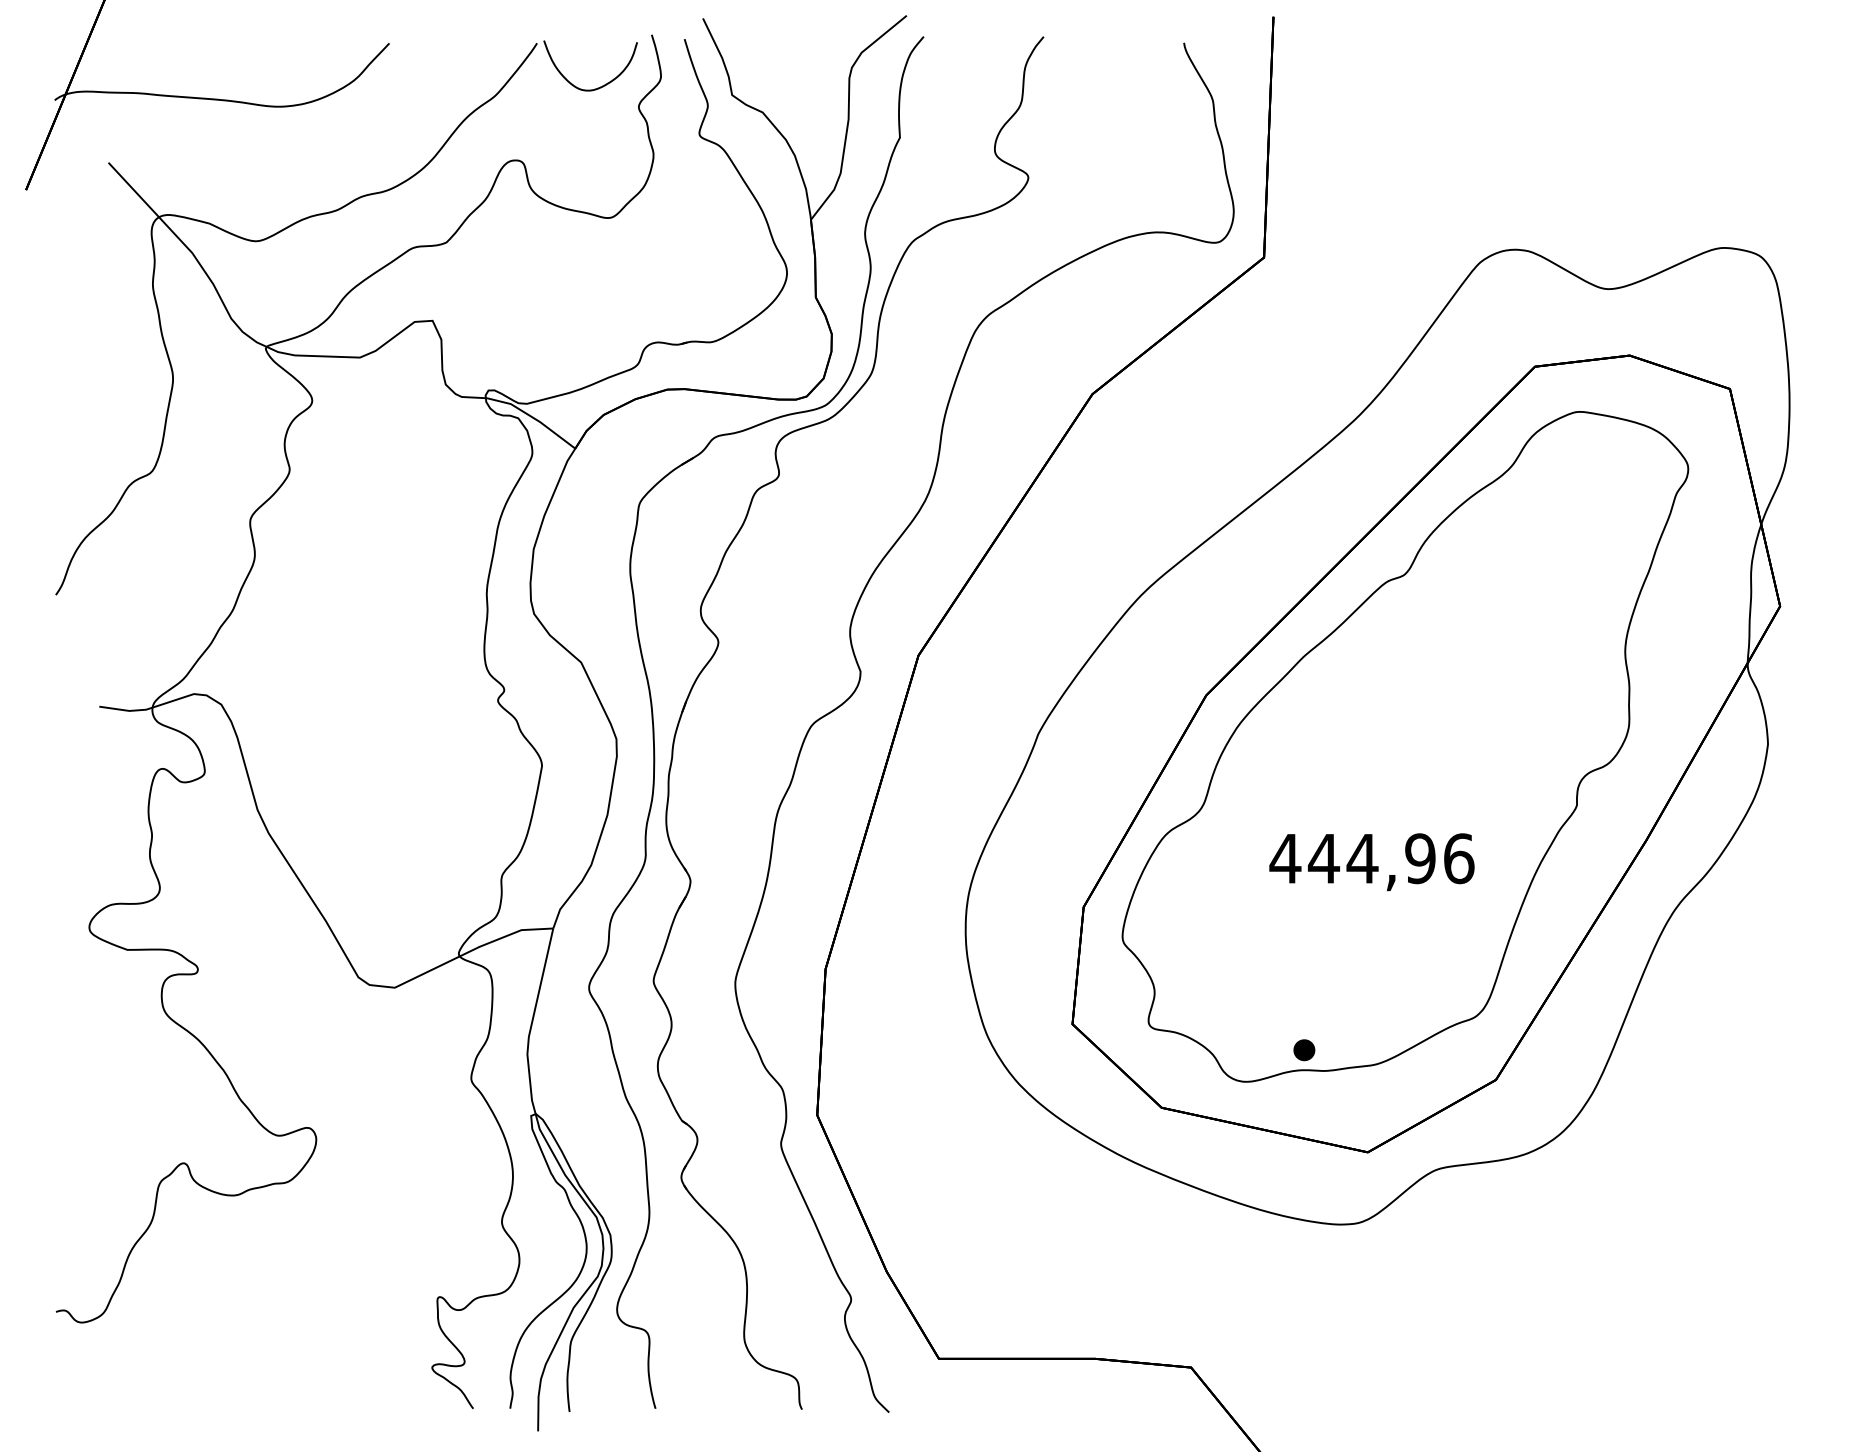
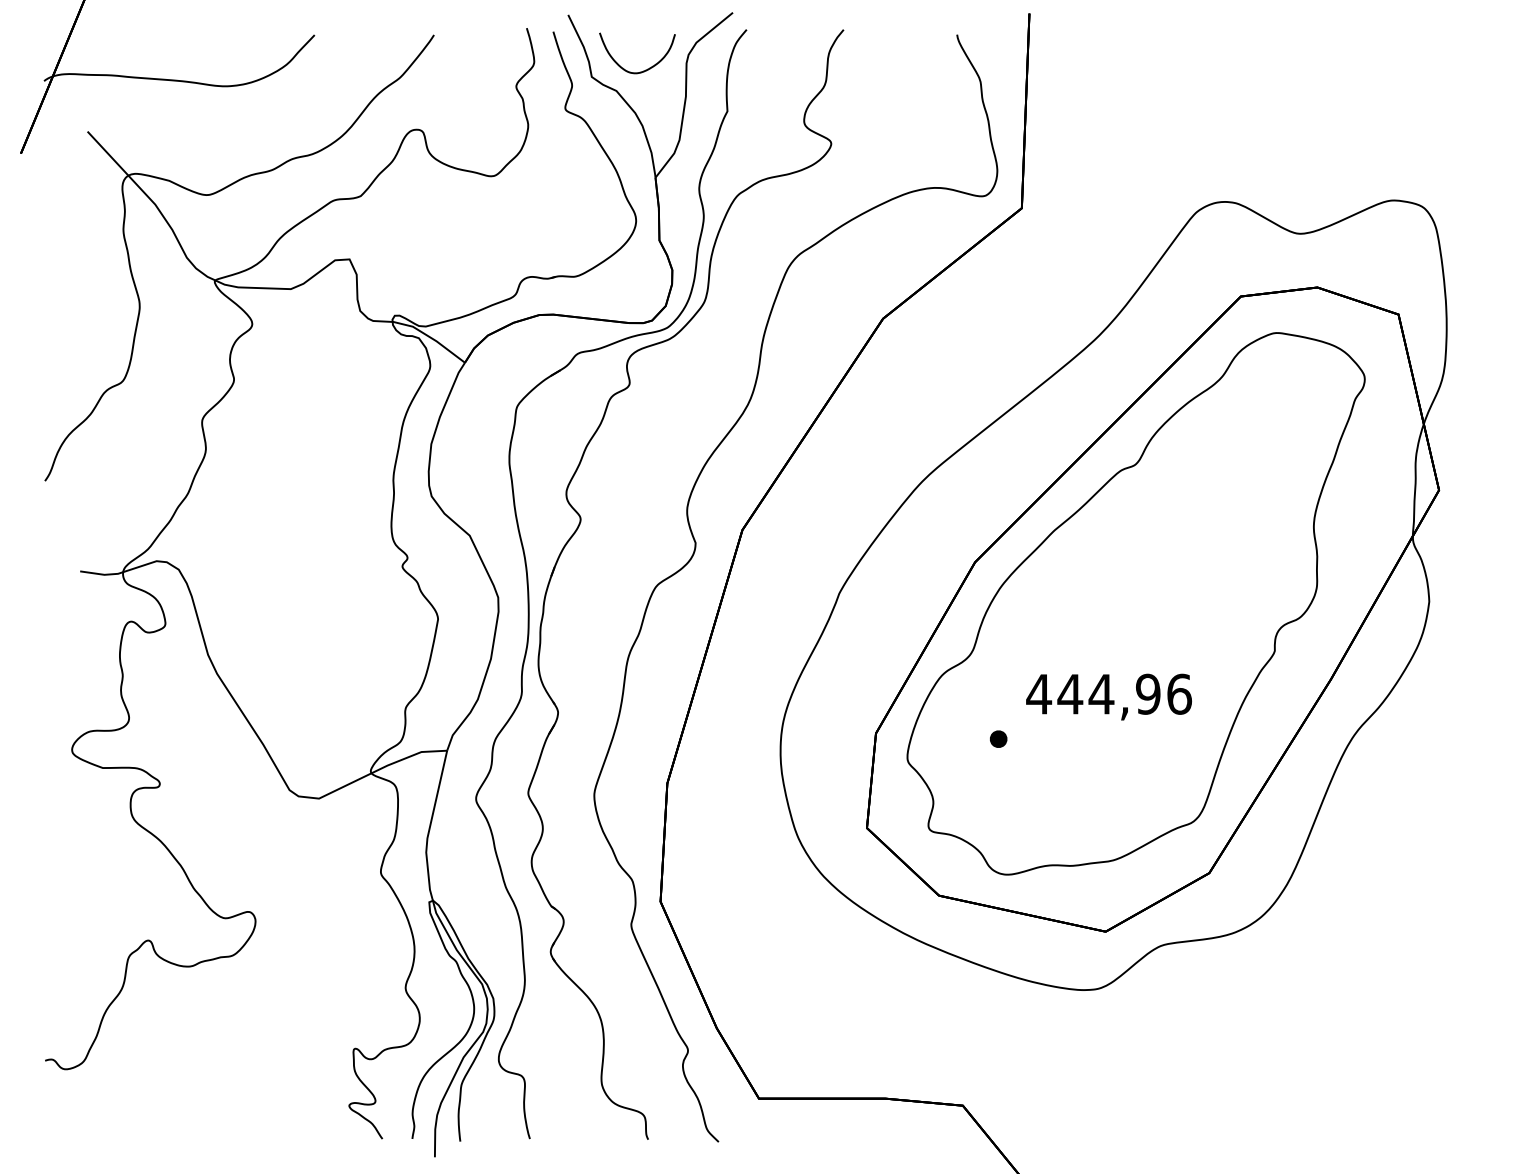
curve: (597, 87) -> (643, 70), moved
part: (1304, 1050) -> (998, 739), moved

